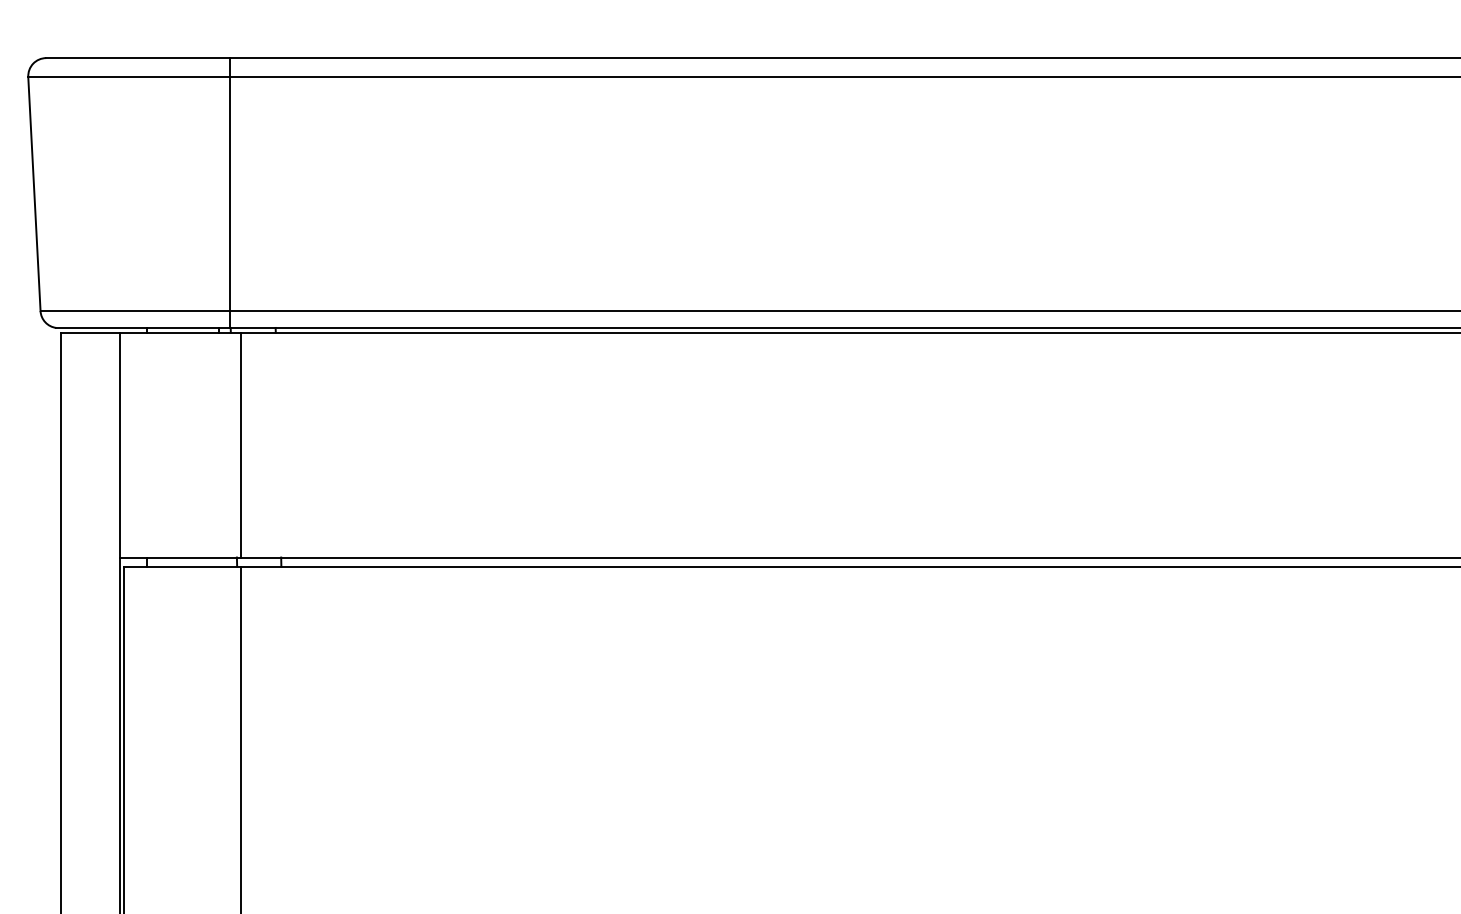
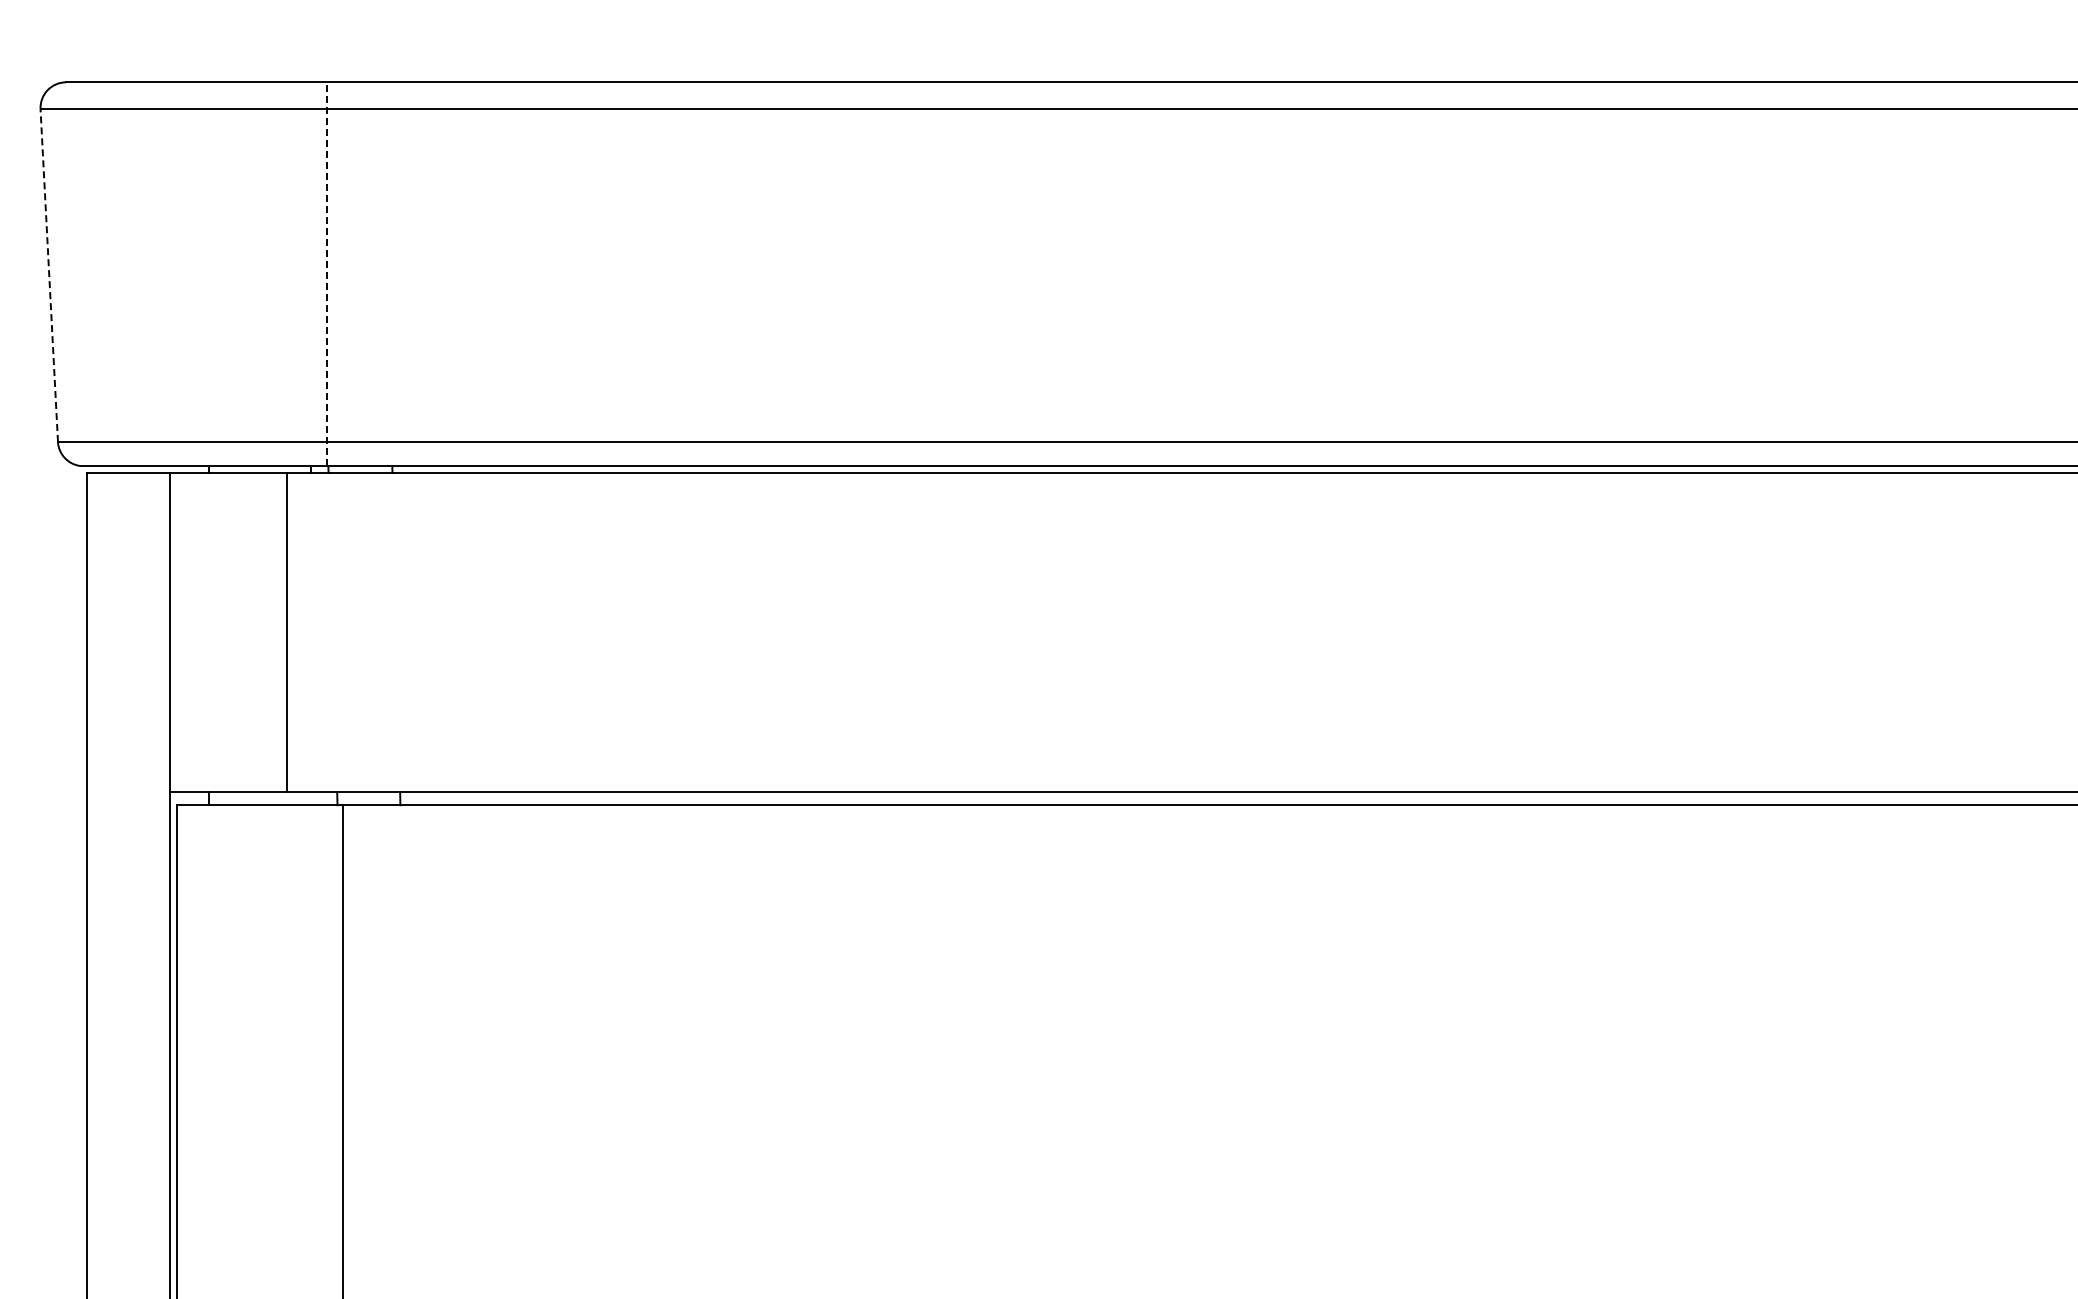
line: (34, 193) -> (49, 275), solid -> dashed
line: (230, 193) -> (327, 274), solid -> dashed
line: (241, 445) -> (287, 632), moved

